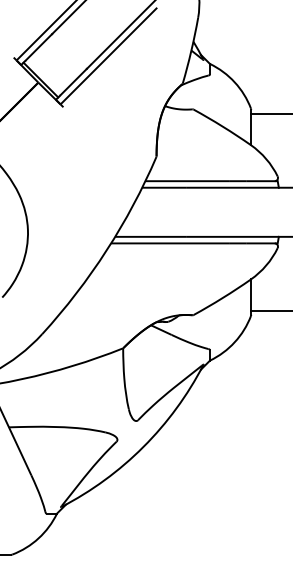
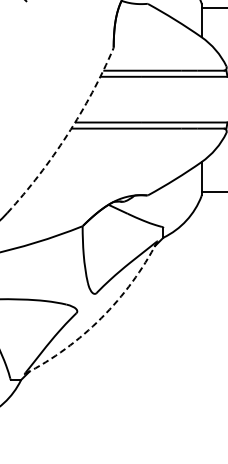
arc: (106, 250) -> (67, 135), solid -> dashed
arc: (143, 447) -> (101, 318), solid -> dashed

